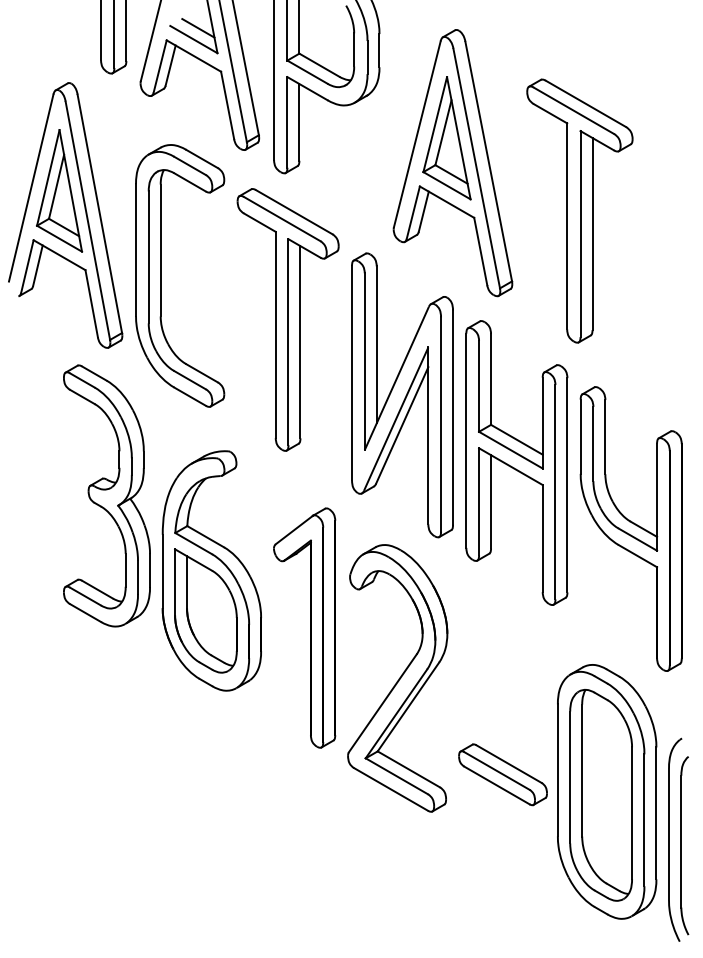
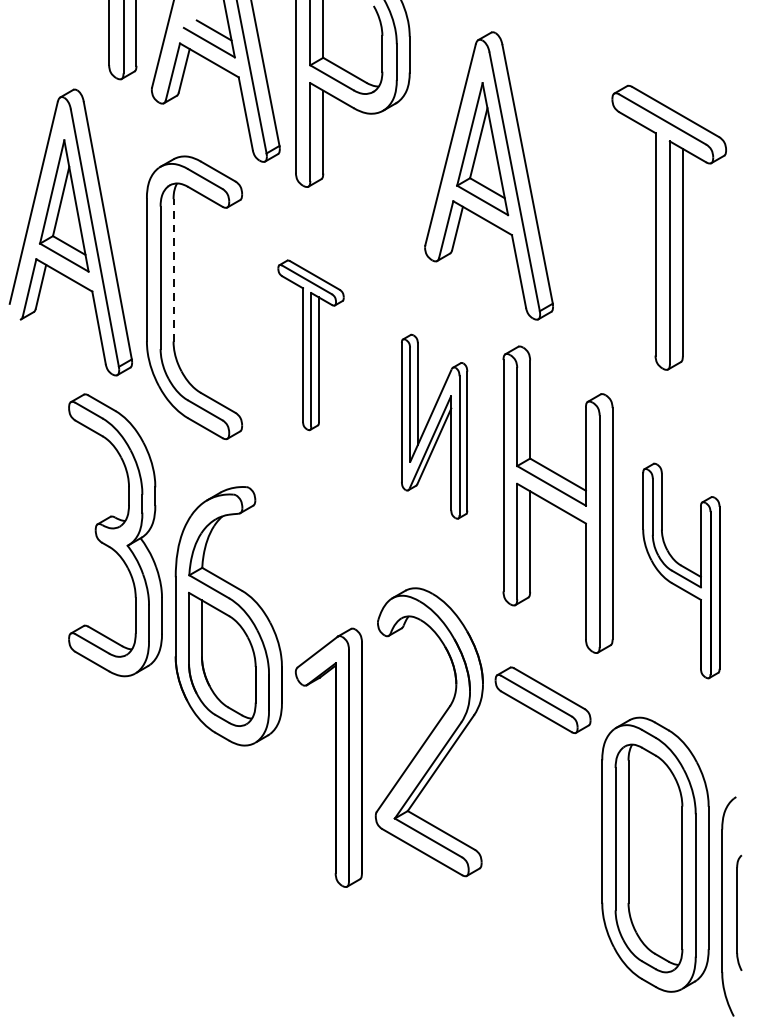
part: (579, 210) -> (668, 227), moved
line: (160, 250) -> (173, 270), solid -> dashed
part: (287, 319) -> (310, 344), size x0.6
part: (402, 395) -> (434, 426), size x0.6
part: (630, 528) -> (680, 570), size x0.7
part: (304, 627) -> (328, 757), moved
part: (502, 774) -> (542, 699), moved
part: (684, 845) -> (738, 912), size x0.6

